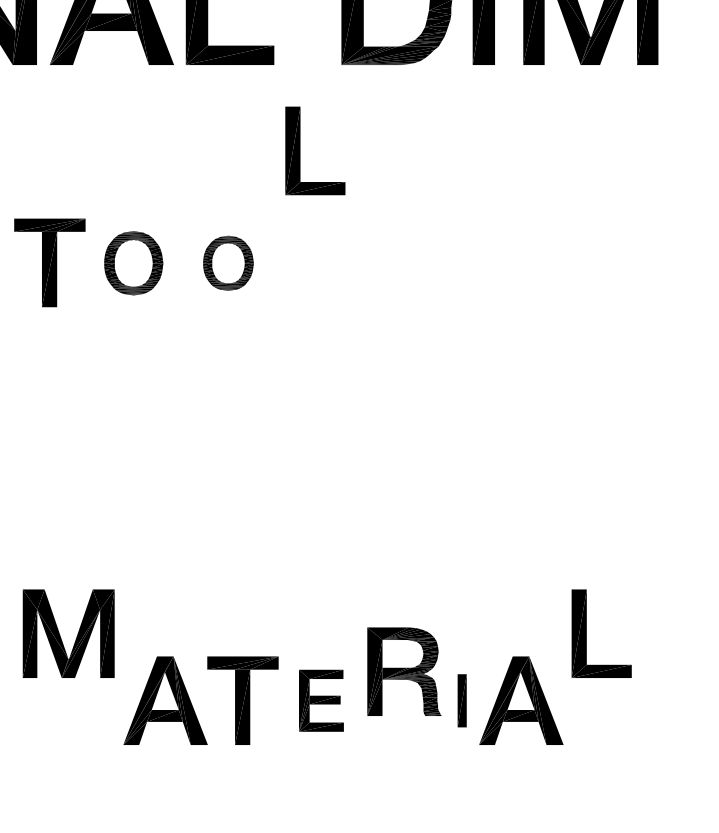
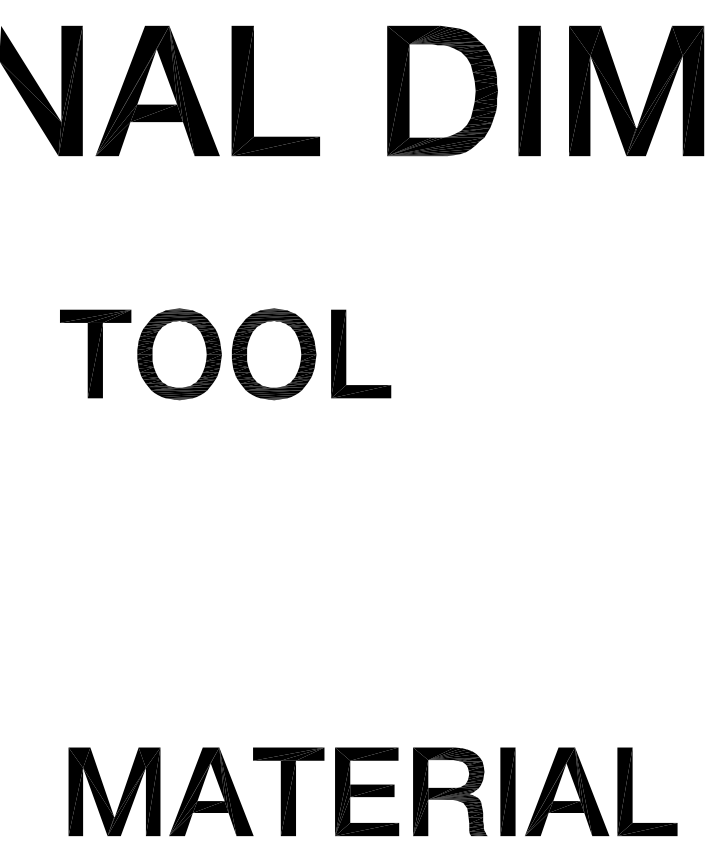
part: (300, 150) -> (346, 353), moved
part: (133, 263) -> (179, 354), size x1.43
part: (228, 263) -> (274, 354), size x1.67
part: (586, 633) -> (632, 791), moved
part: (60, 635) -> (106, 793), moved
part: (404, 671) -> (450, 791), moved
part: (321, 700) -> (367, 791), size x1.43
part: (461, 700) -> (507, 791), size x1.67

